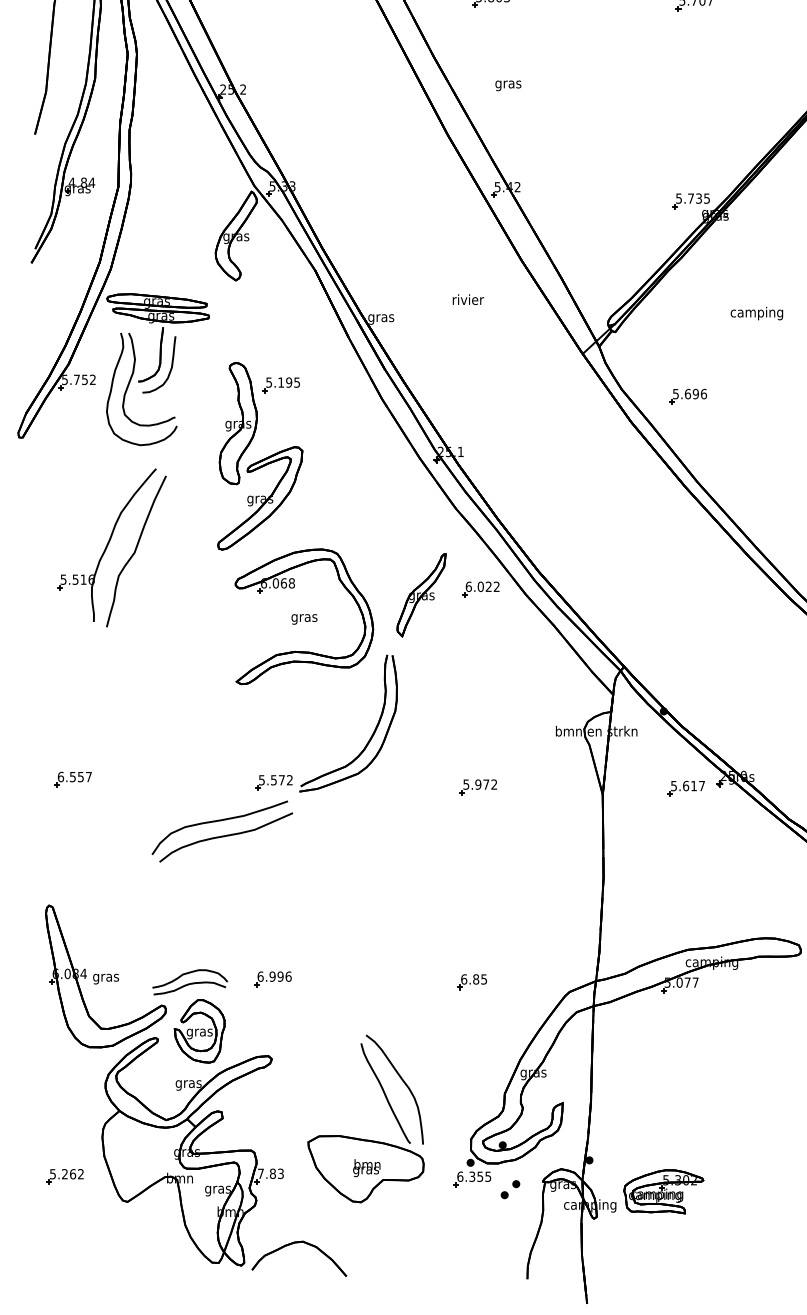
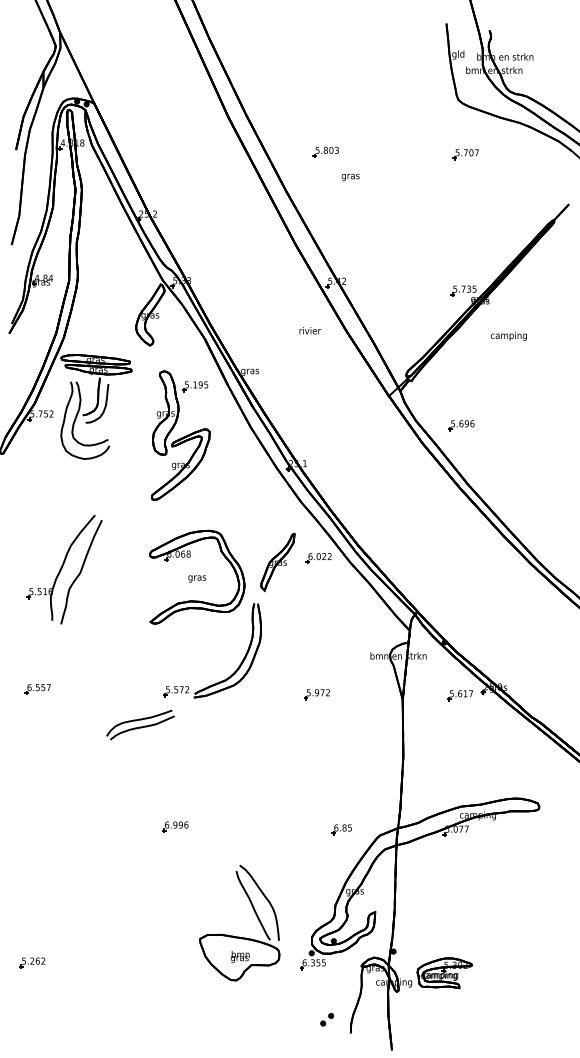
text: (508, 85) -> (350, 177), moved
text: (467, 299) -> (309, 330), moved
text: (756, 312) -> (508, 335), moved
part: (259, 456) -> (180, 435), moved
part: (111, 547) -> (64, 569), moved
part: (222, 830) -> (140, 724), size x0.7
part: (471, 981) -> (341, 829), moved
part: (195, 1090) -> (122, 903), removed
part: (510, 1189) -> (327, 1019), moved

